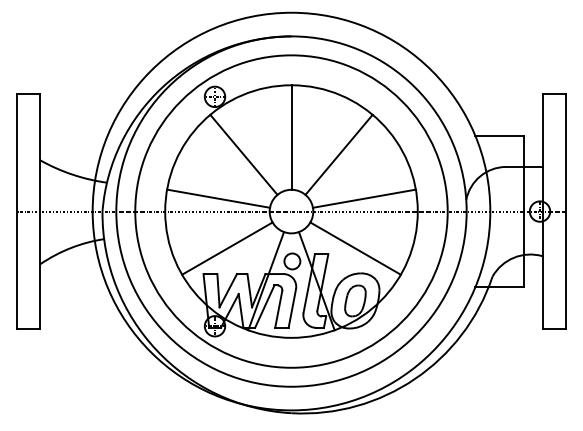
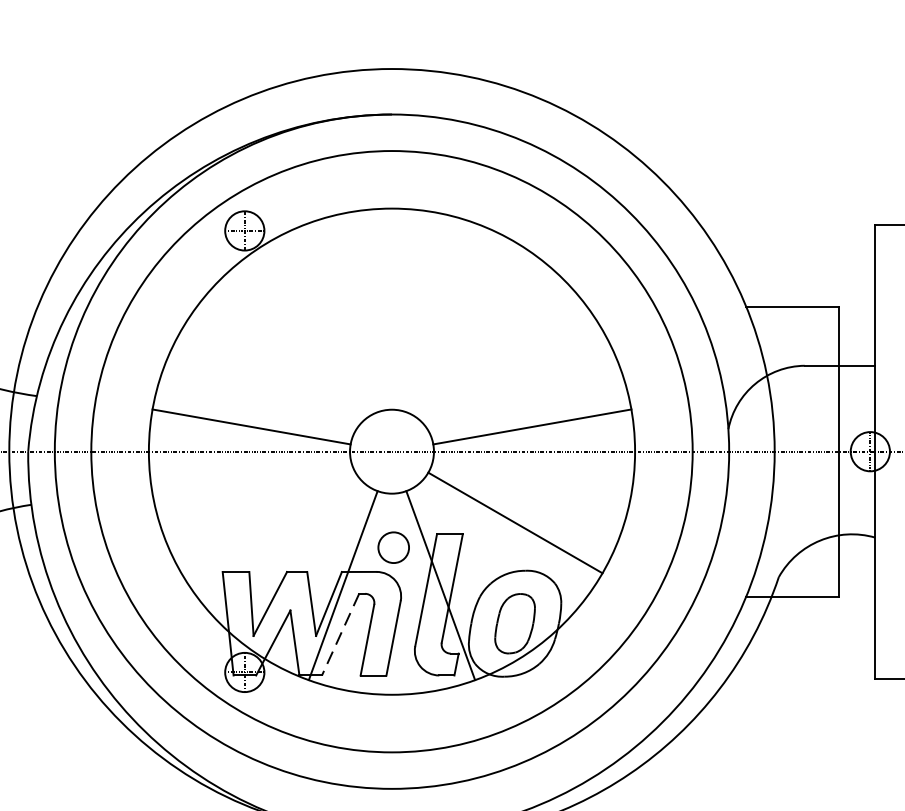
line: (291, 137) -> (392, 309), removed
line: (243, 154) -> (299, 341), removed
line: (338, 154) -> (482, 341), removed
line: (227, 248) -> (268, 522), removed
line: (264, 307) -> (340, 636), solid -> dashed

